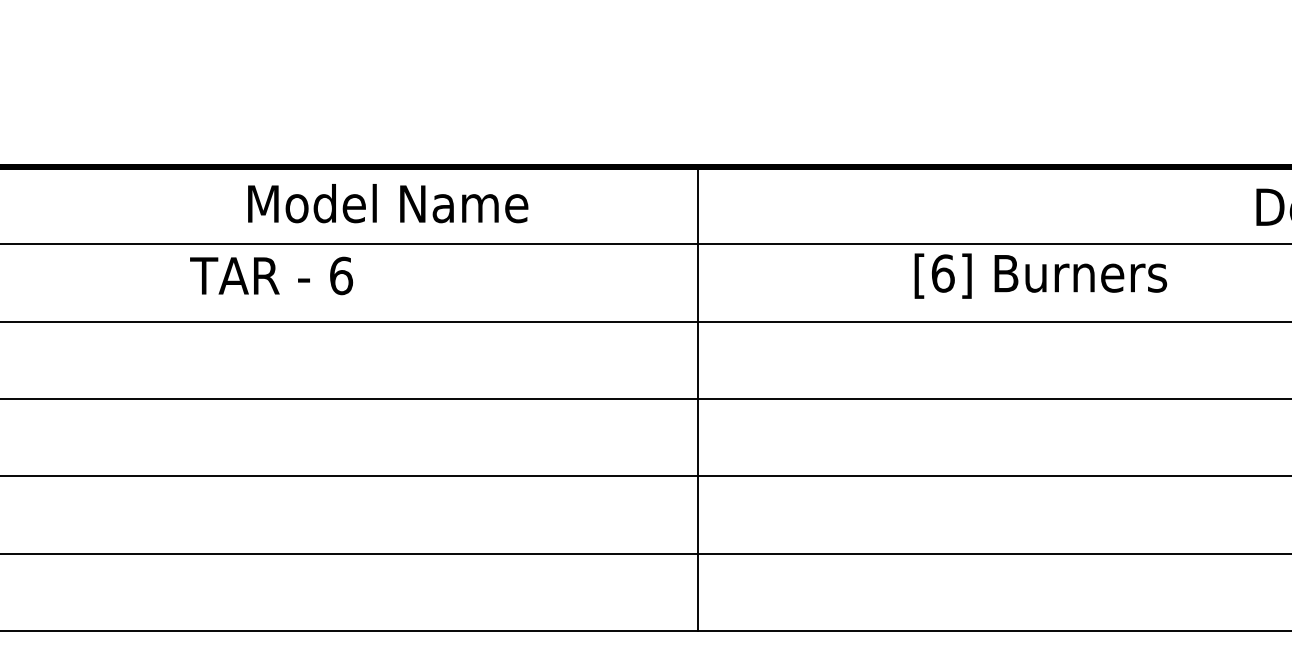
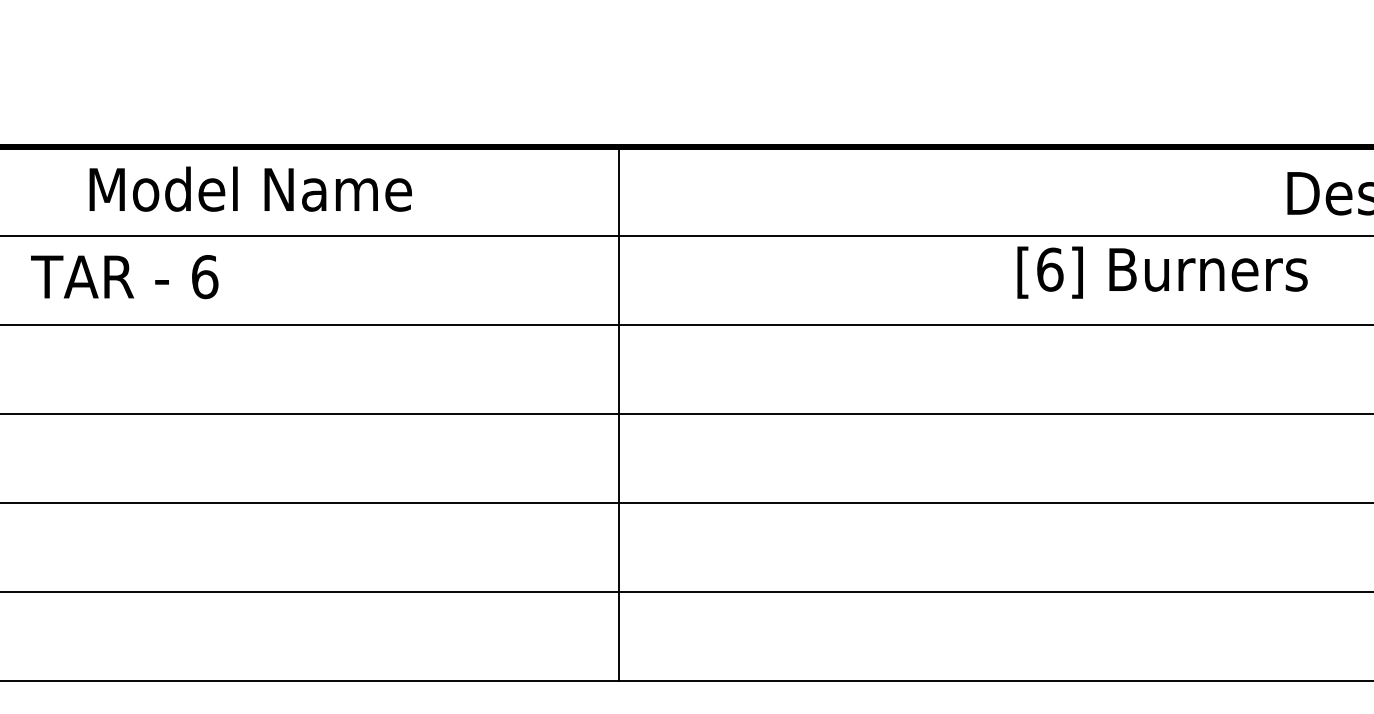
text: (388, 203) -> (251, 189), moved
text: (271, 275) -> (124, 276), moved
text: (1040, 275) -> (1162, 271), moved
line: (698, 398) -> (619, 413), moved

